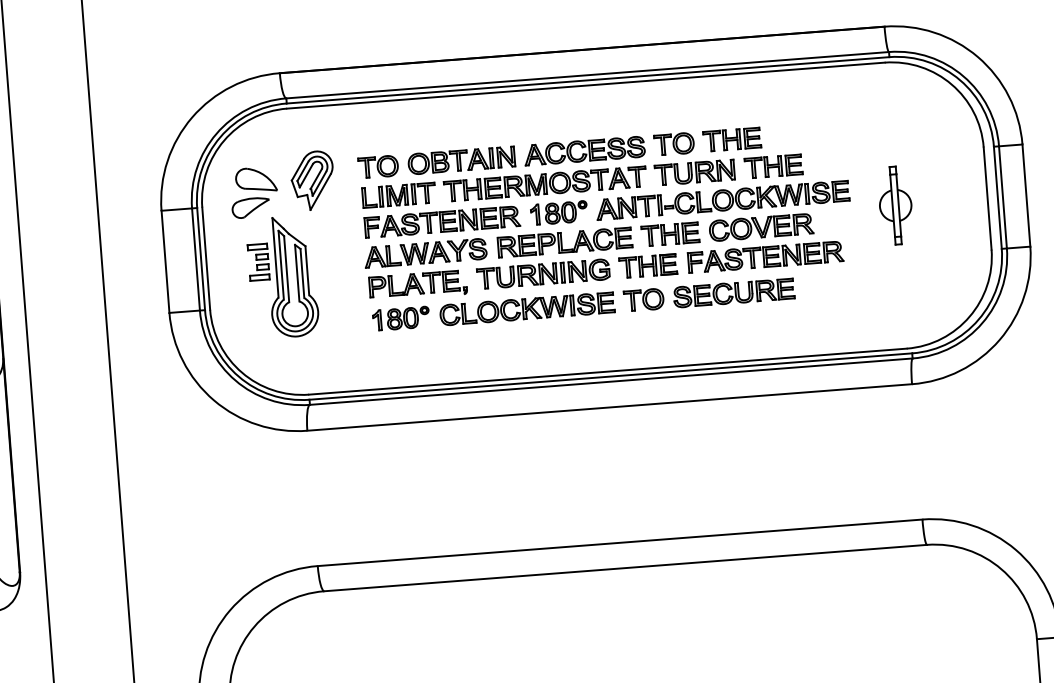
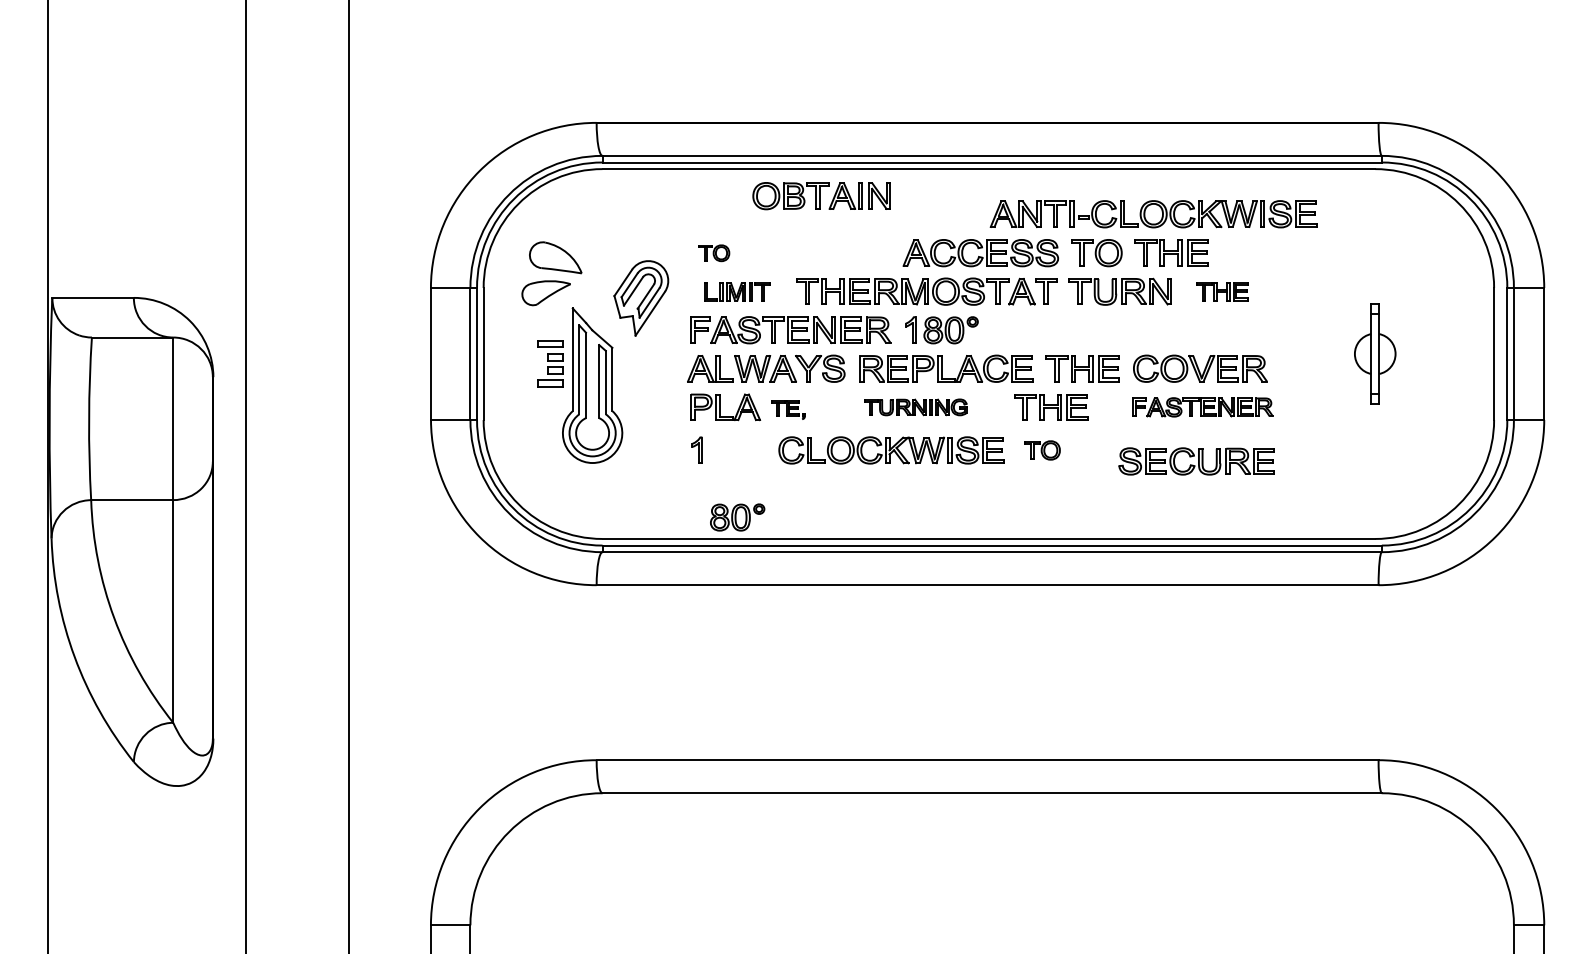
part: (461, 160) -> (821, 196), moved
part: (773, 166) -> (1222, 291), size x0.7
part: (378, 167) -> (714, 253), size x0.6
part: (312, 180) -> (641, 298), moved
part: (398, 195) -> (737, 291), size x0.7
part: (722, 200) -> (1153, 214), moved
part: (765, 257) -> (1202, 407), size x0.7
part: (543, 274) -> (915, 407), size x0.6
part: (445, 283) -> (788, 409), size x0.6
part: (733, 293) -> (1196, 461), moved
part: (644, 300) -> (1042, 450), size x0.7
part: (408, 318) -> (737, 517), moved

